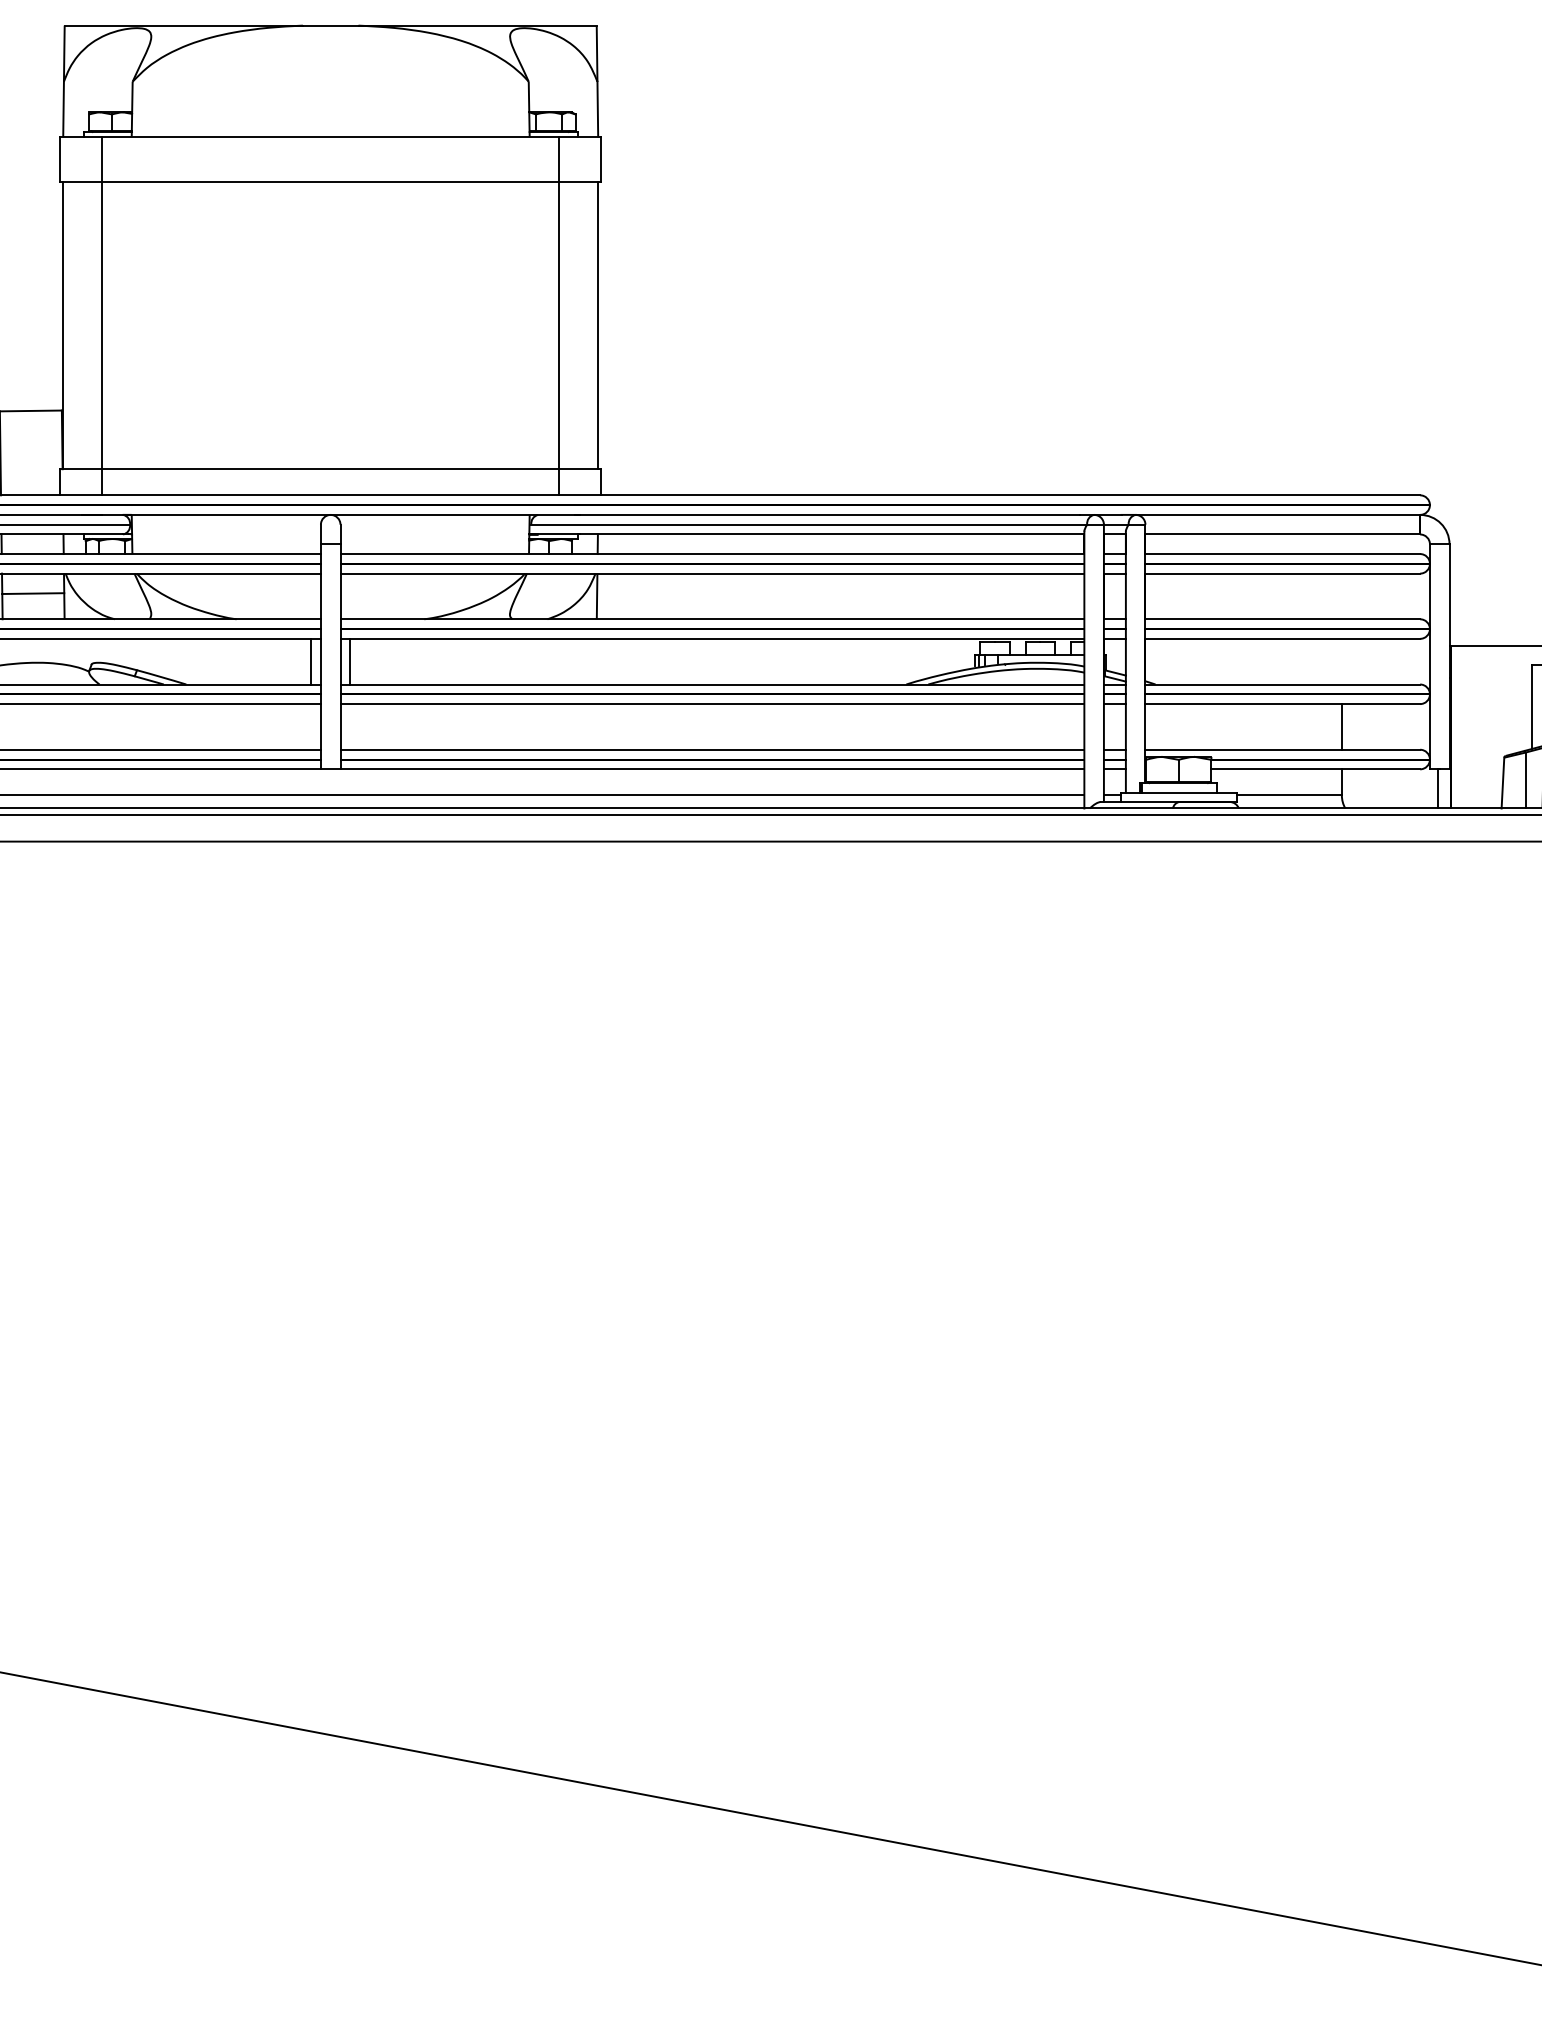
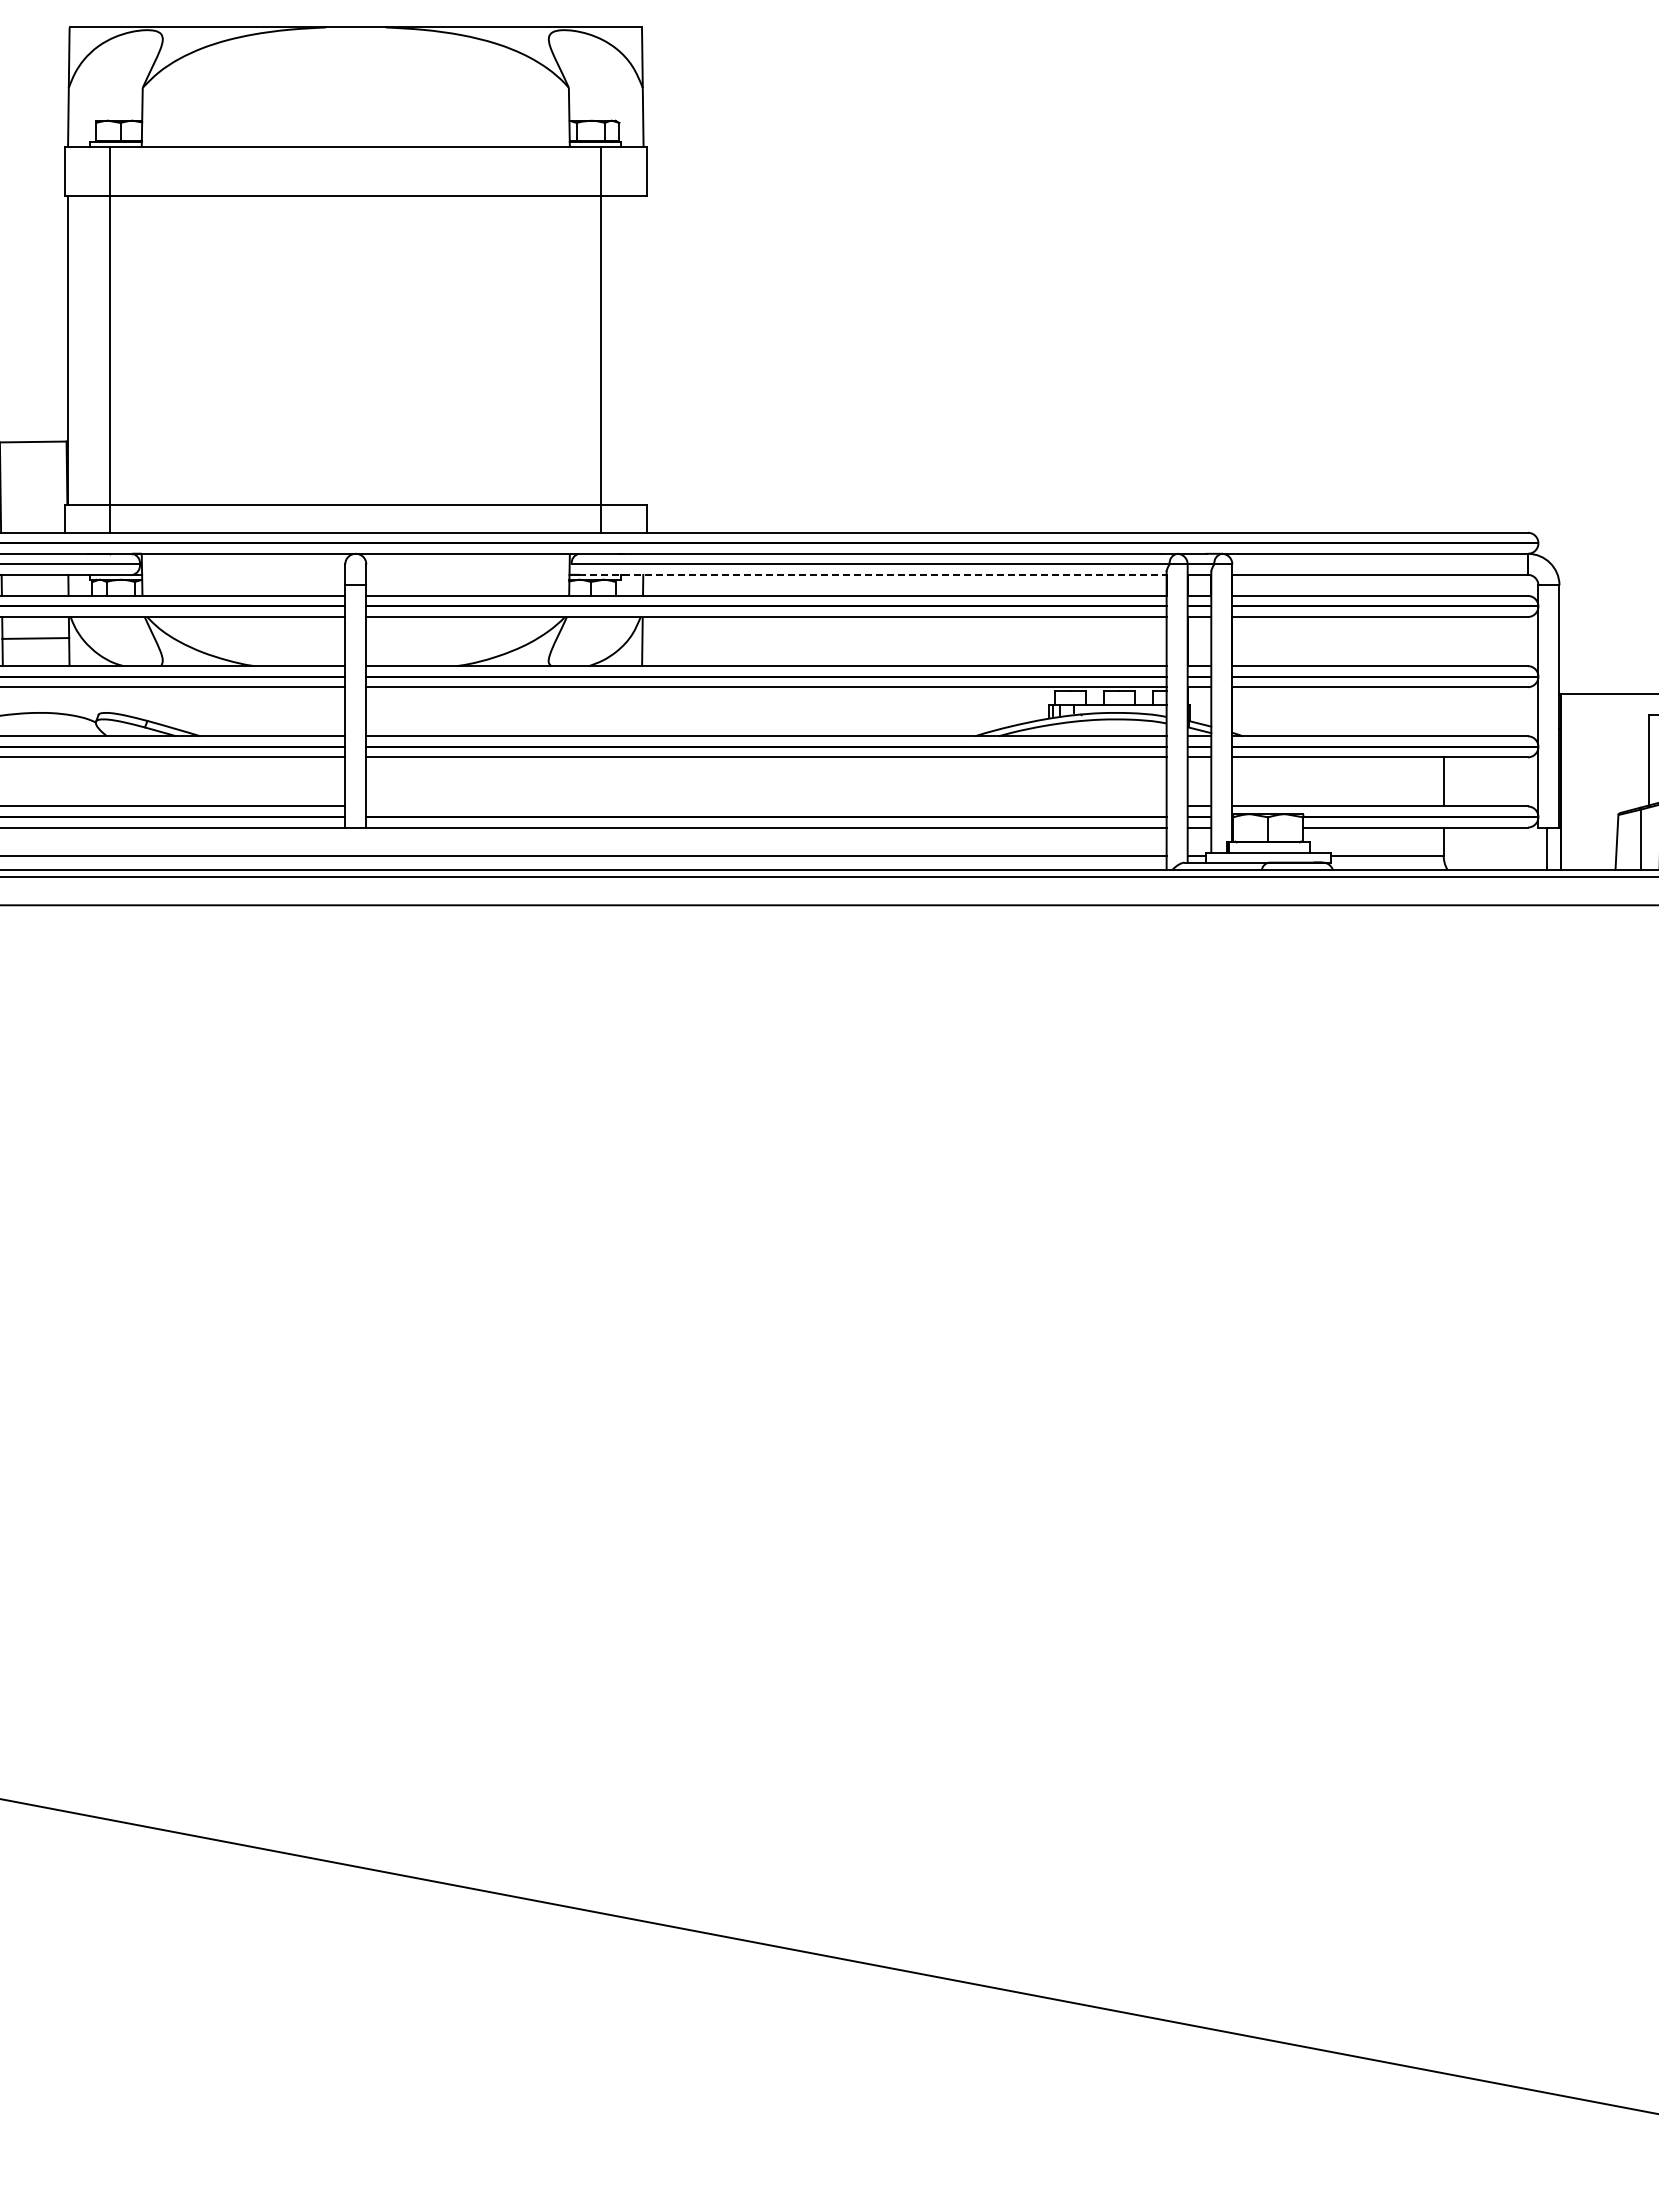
line: (598, 324) -> (643, 349), removed
line: (810, 534) -> (872, 574), solid -> dashed
line: (310, 661) -> (334, 711), removed
line: (349, 661) -> (376, 711), removed
line: (712, 749) -> (766, 806), removed

